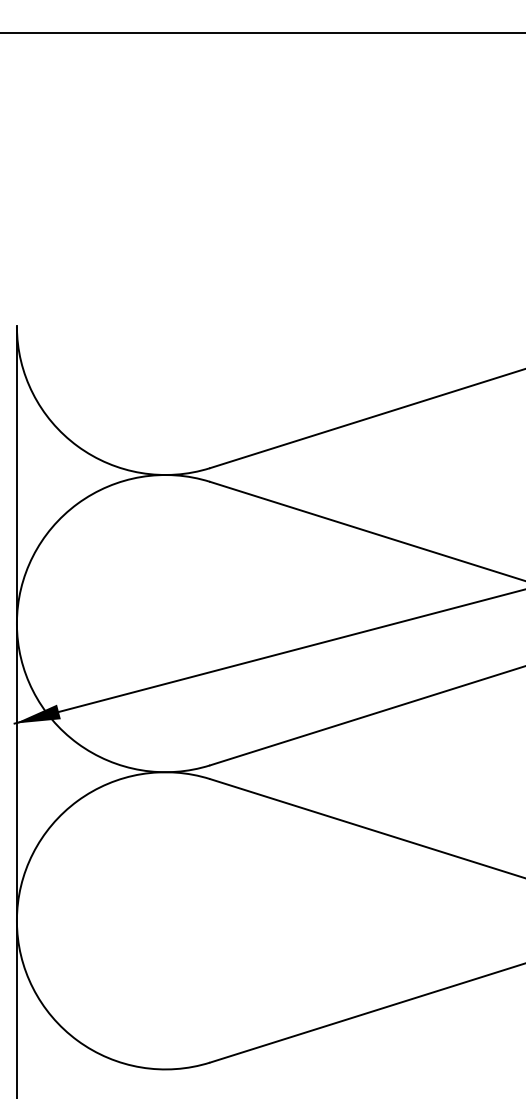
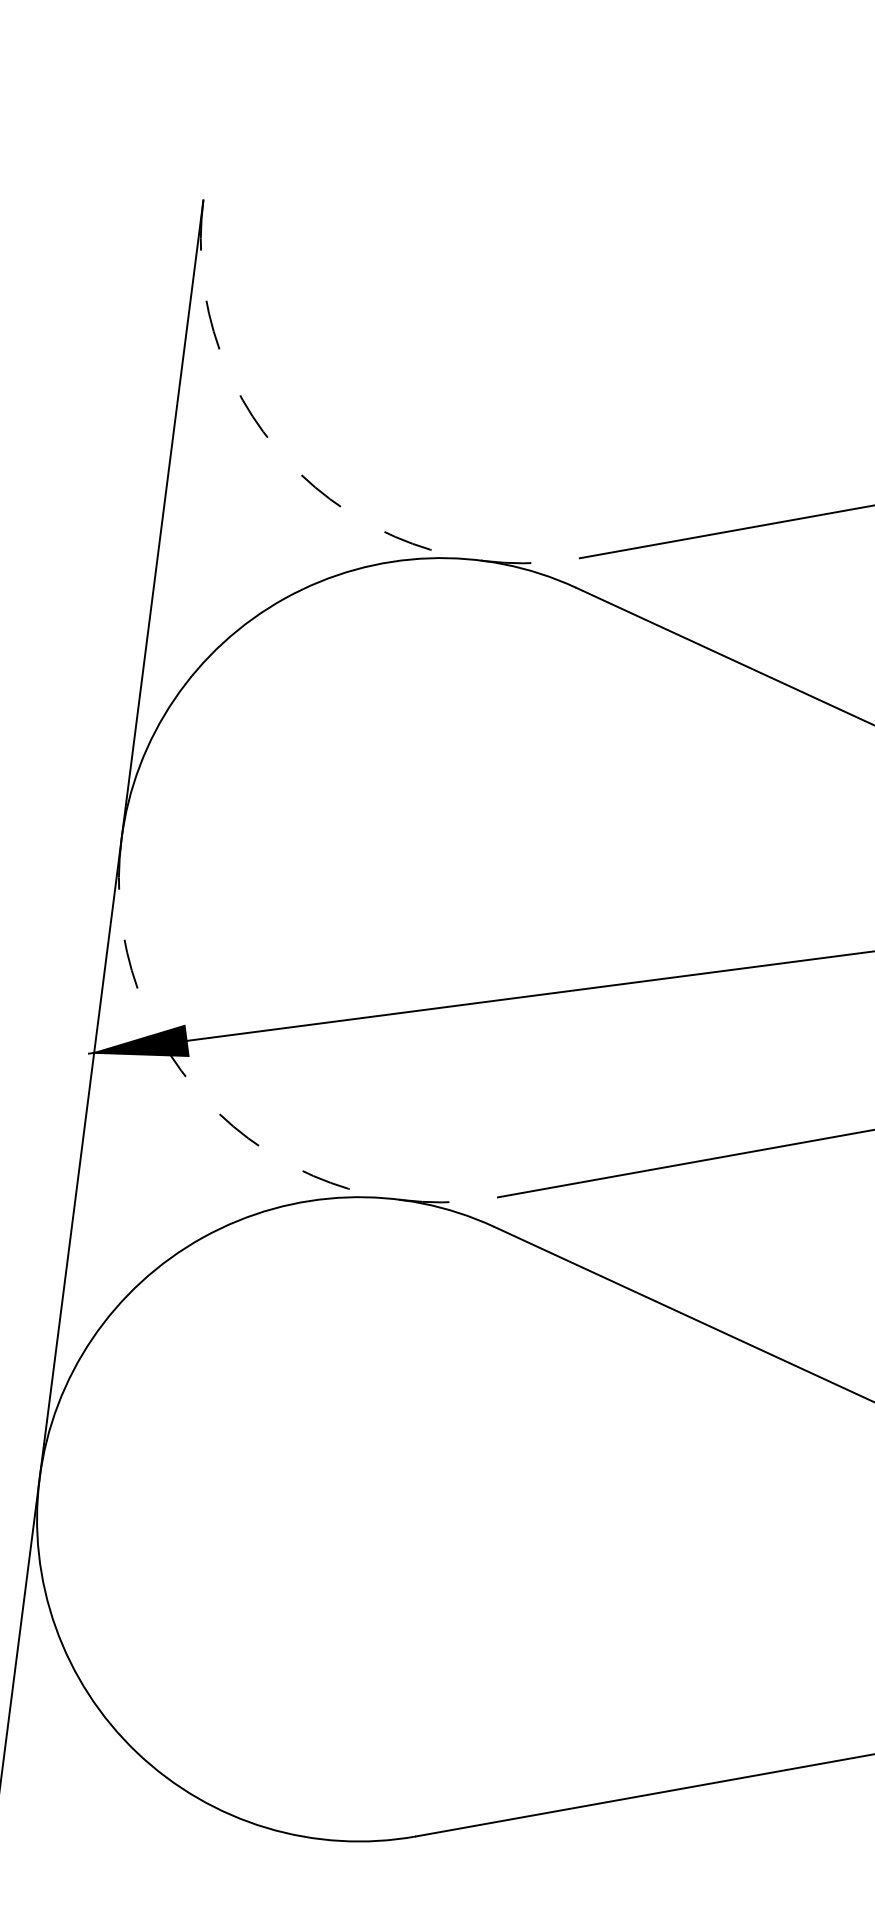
arc: (77, 446) -> (300, 475), solid -> dashed
arc: (77, 743) -> (218, 1113), solid -> dashed

